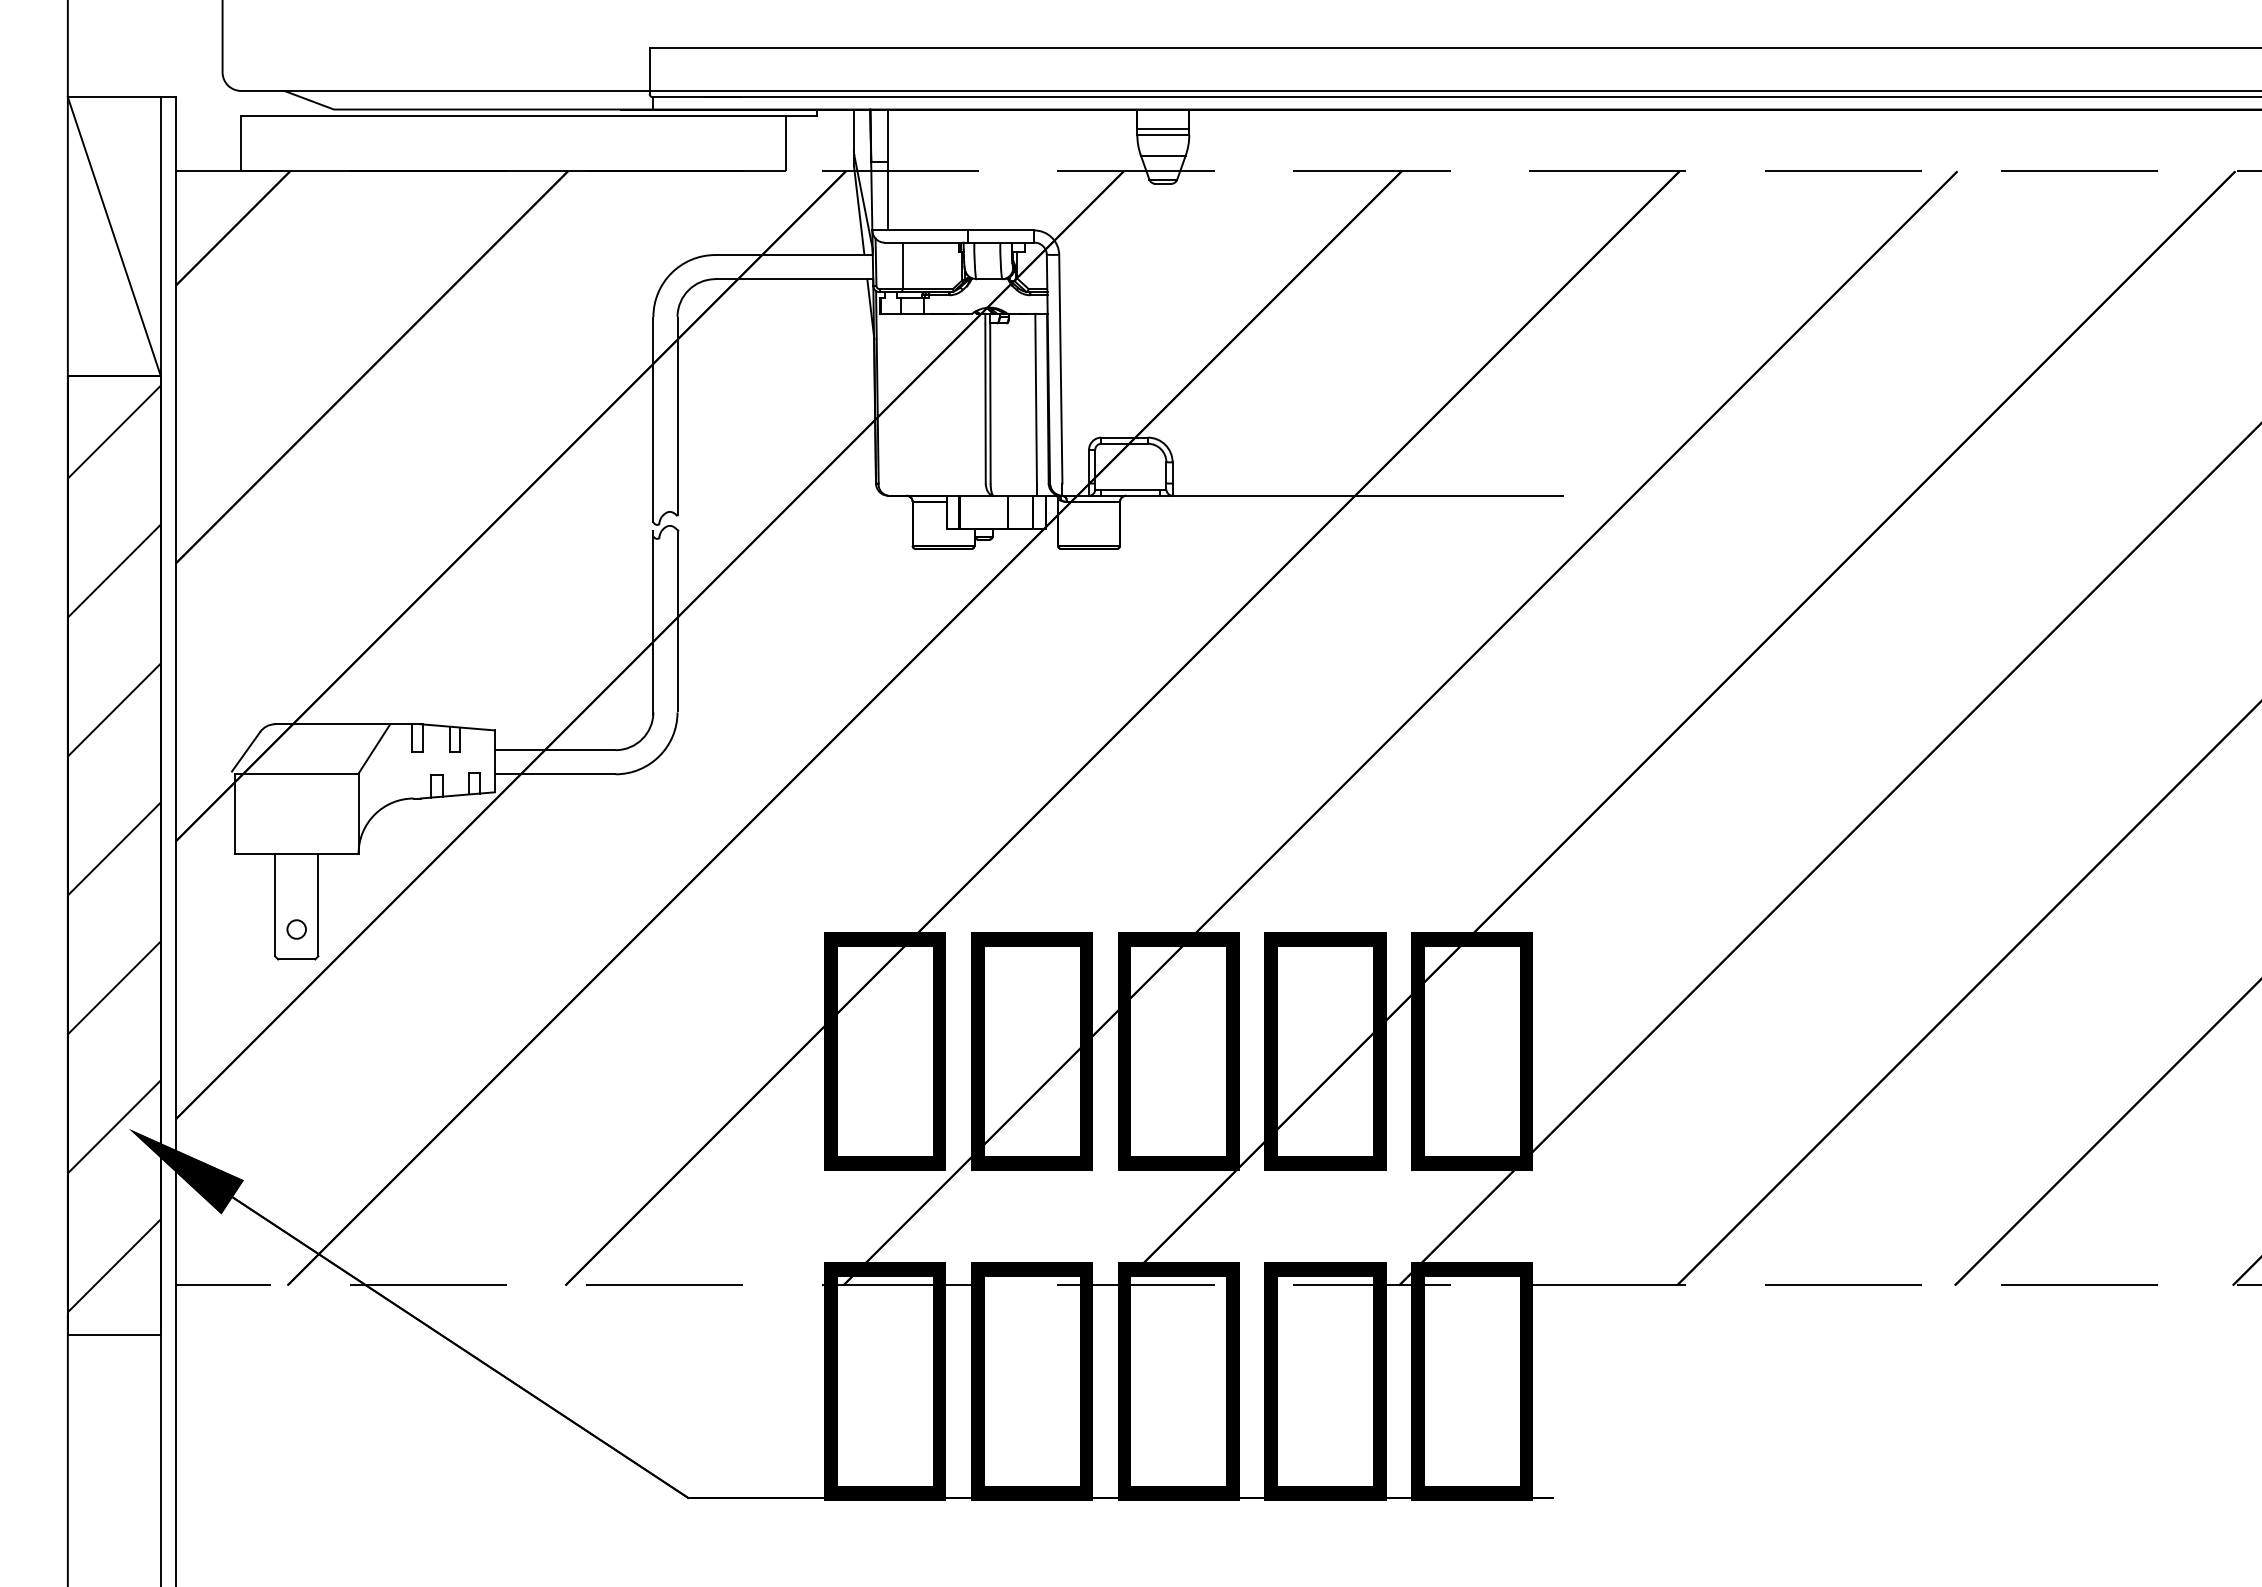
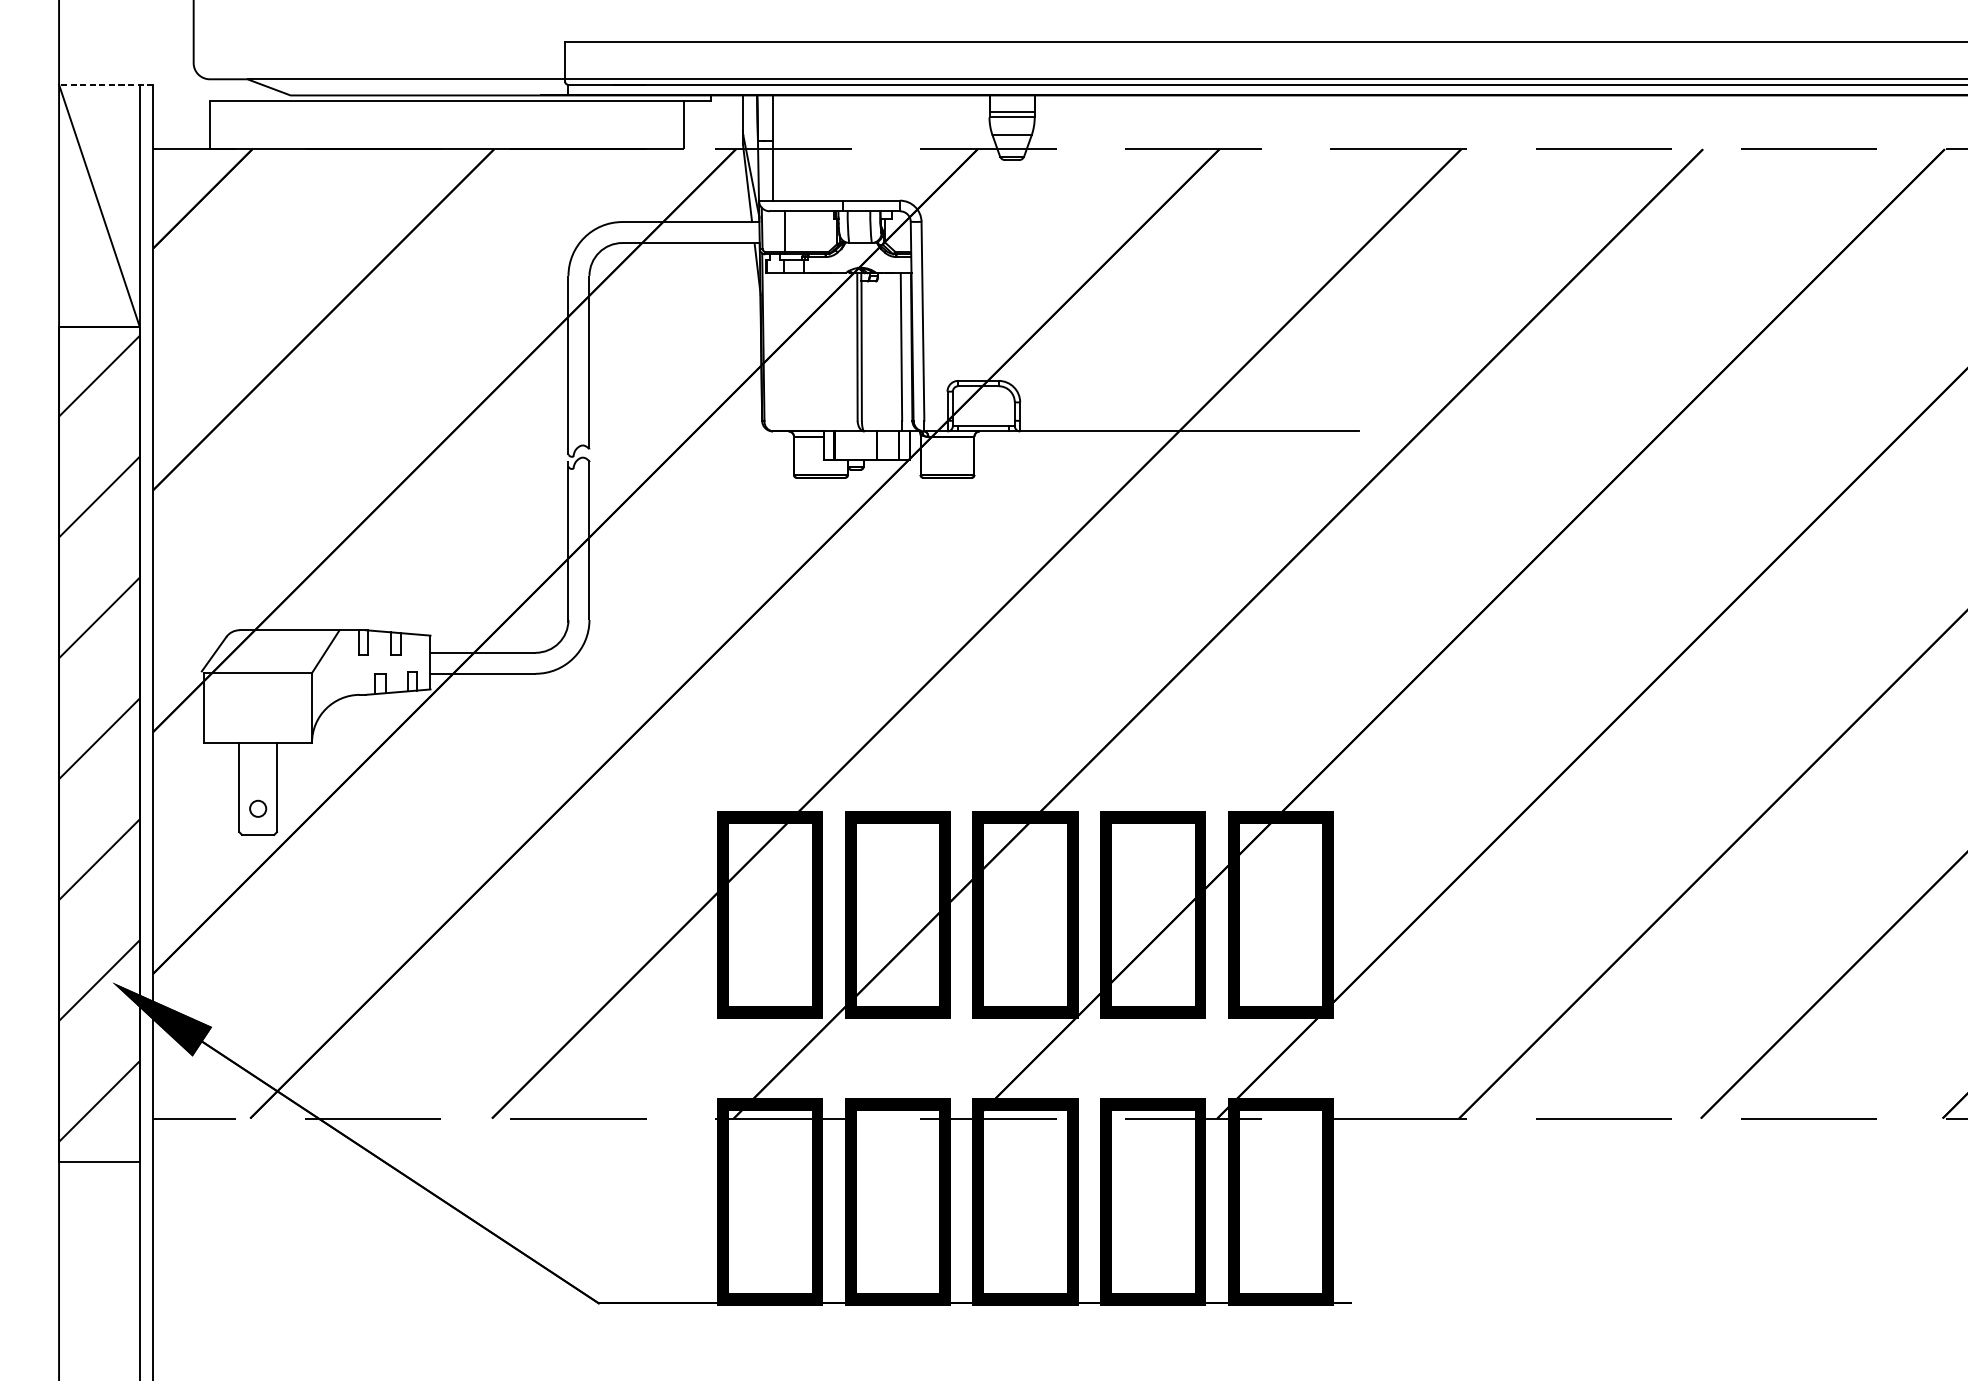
line: (121, 97) -> (105, 84), solid -> dashed

